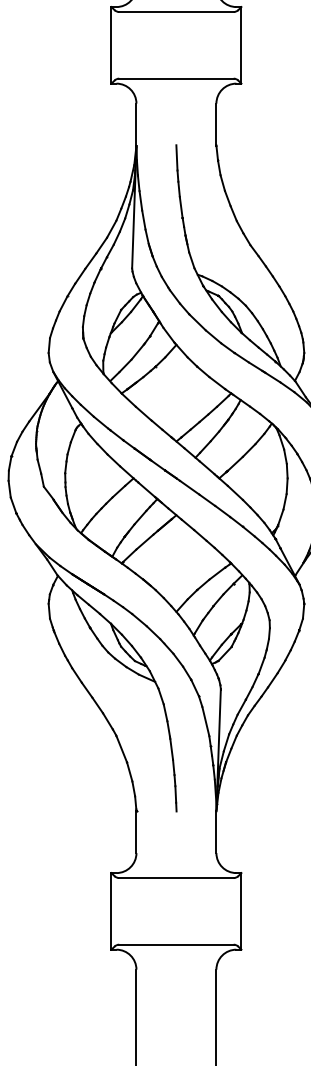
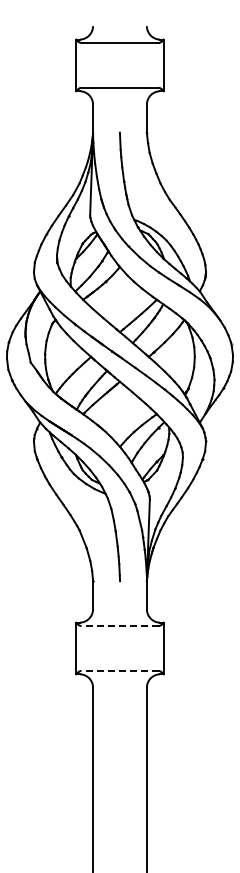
line: (177, 878) -> (120, 626), solid -> dashed
line: (177, 944) -> (120, 670), solid -> dashed

